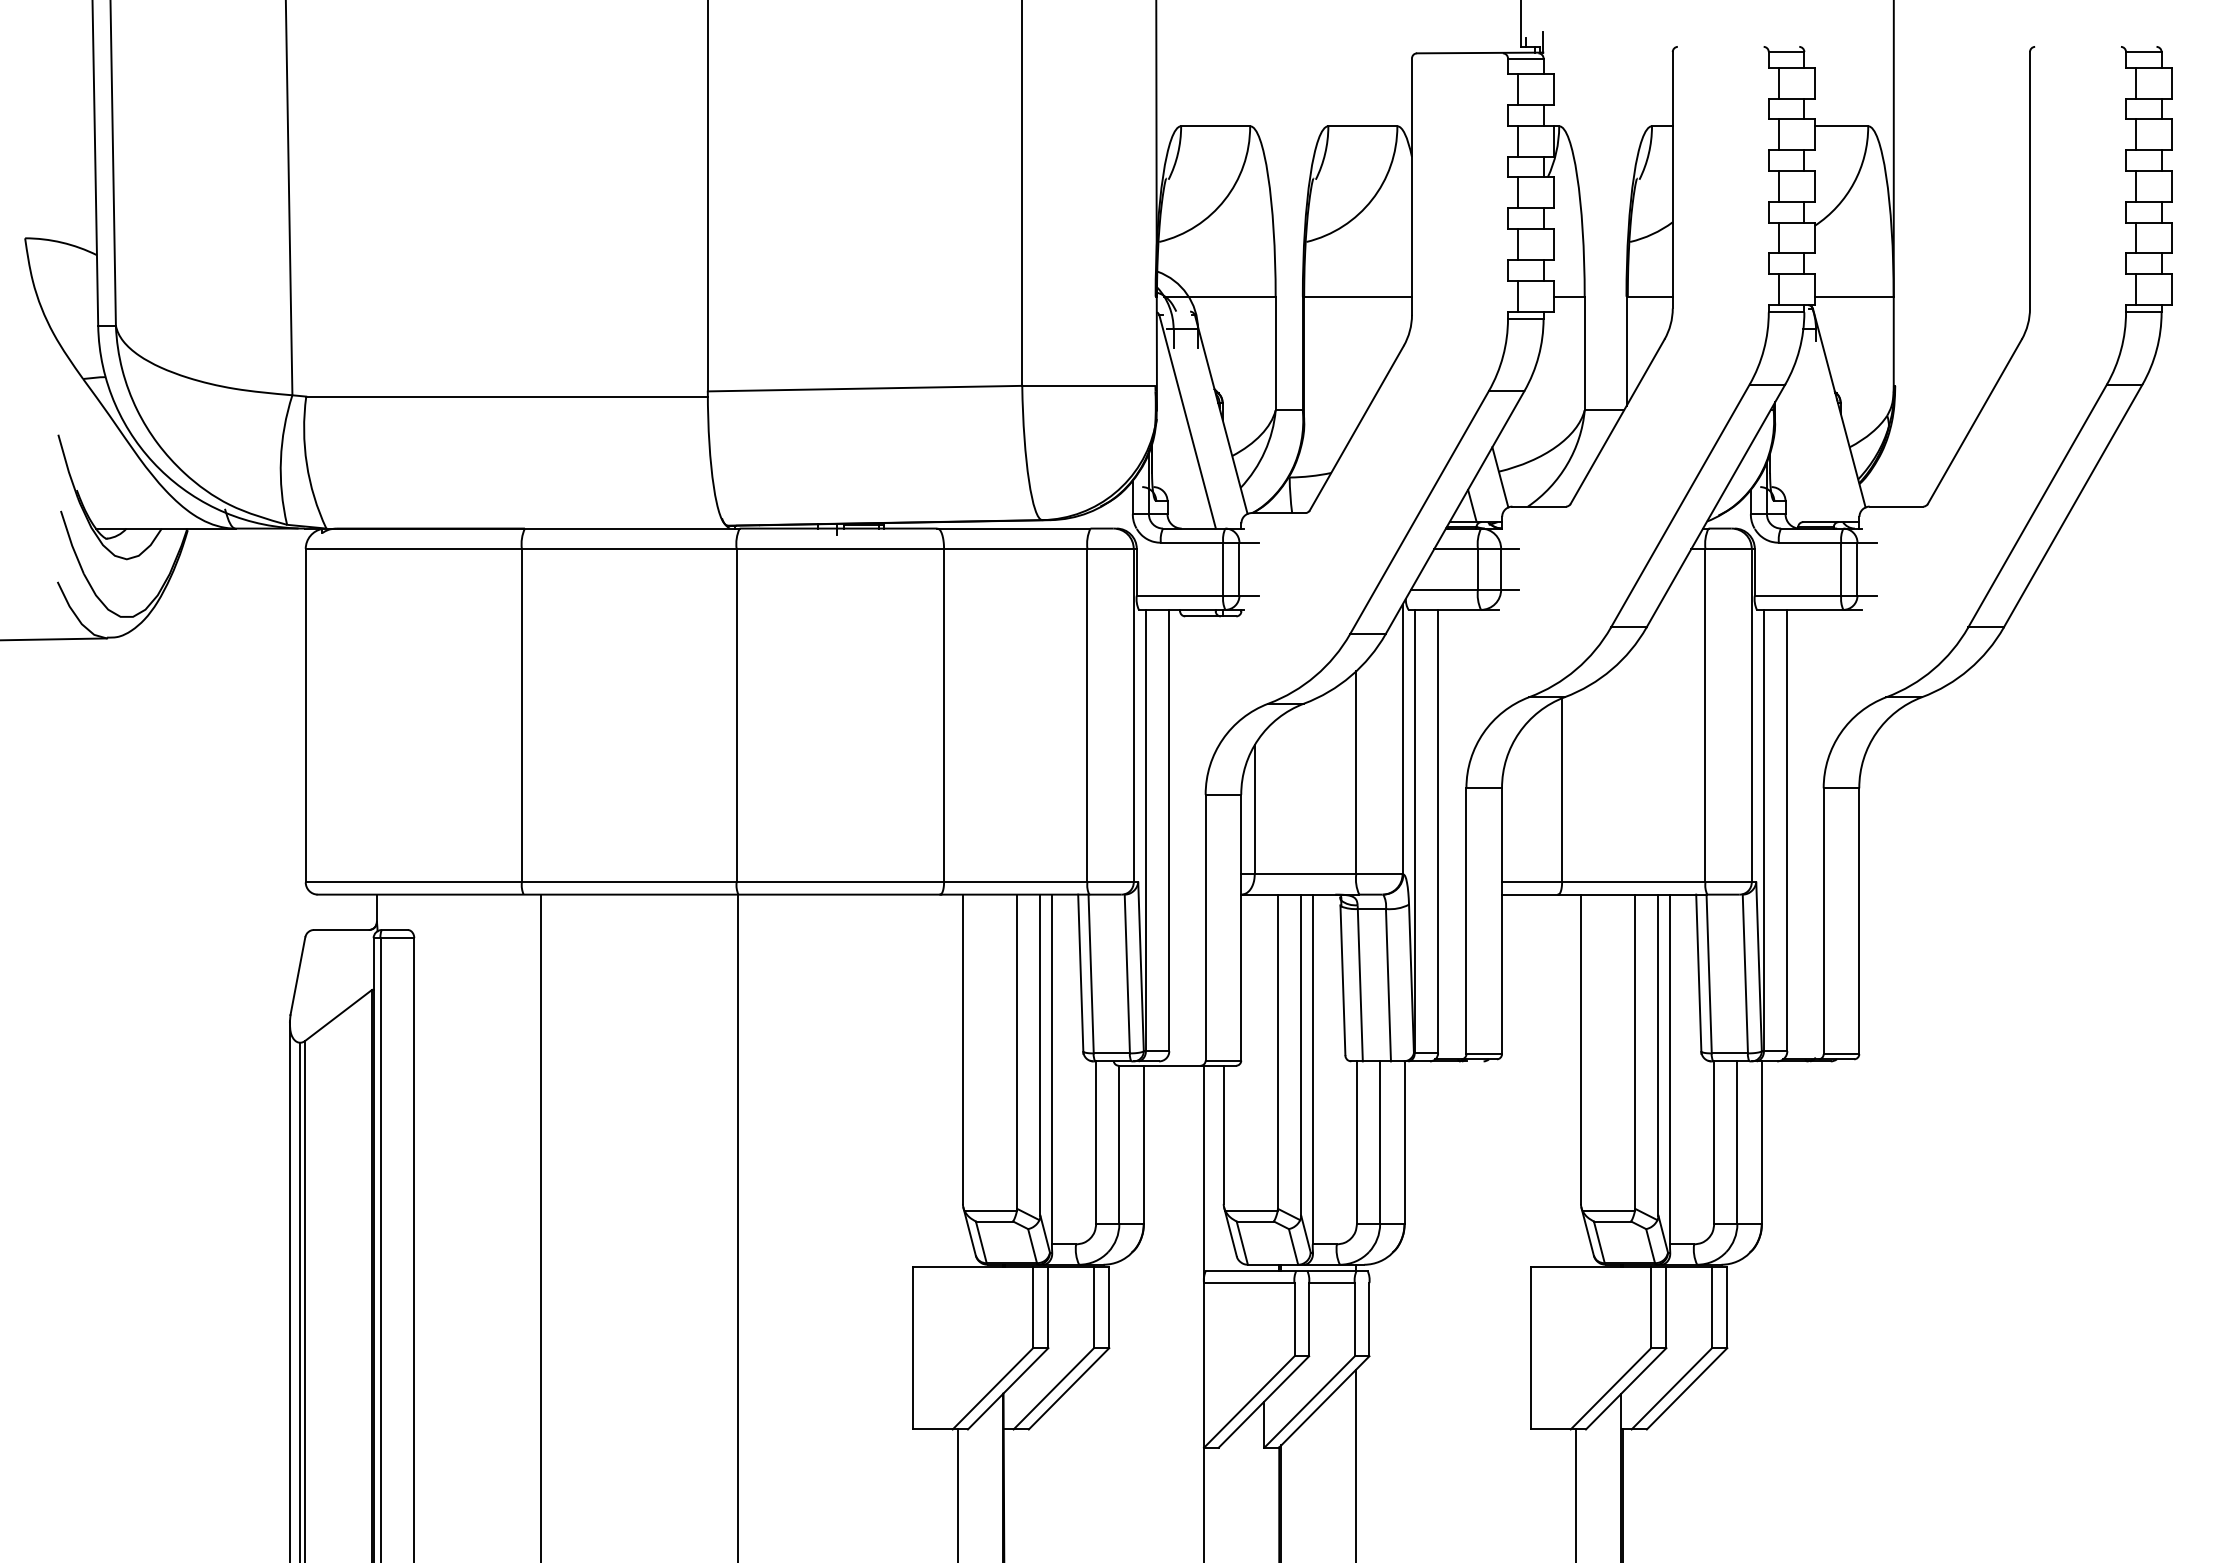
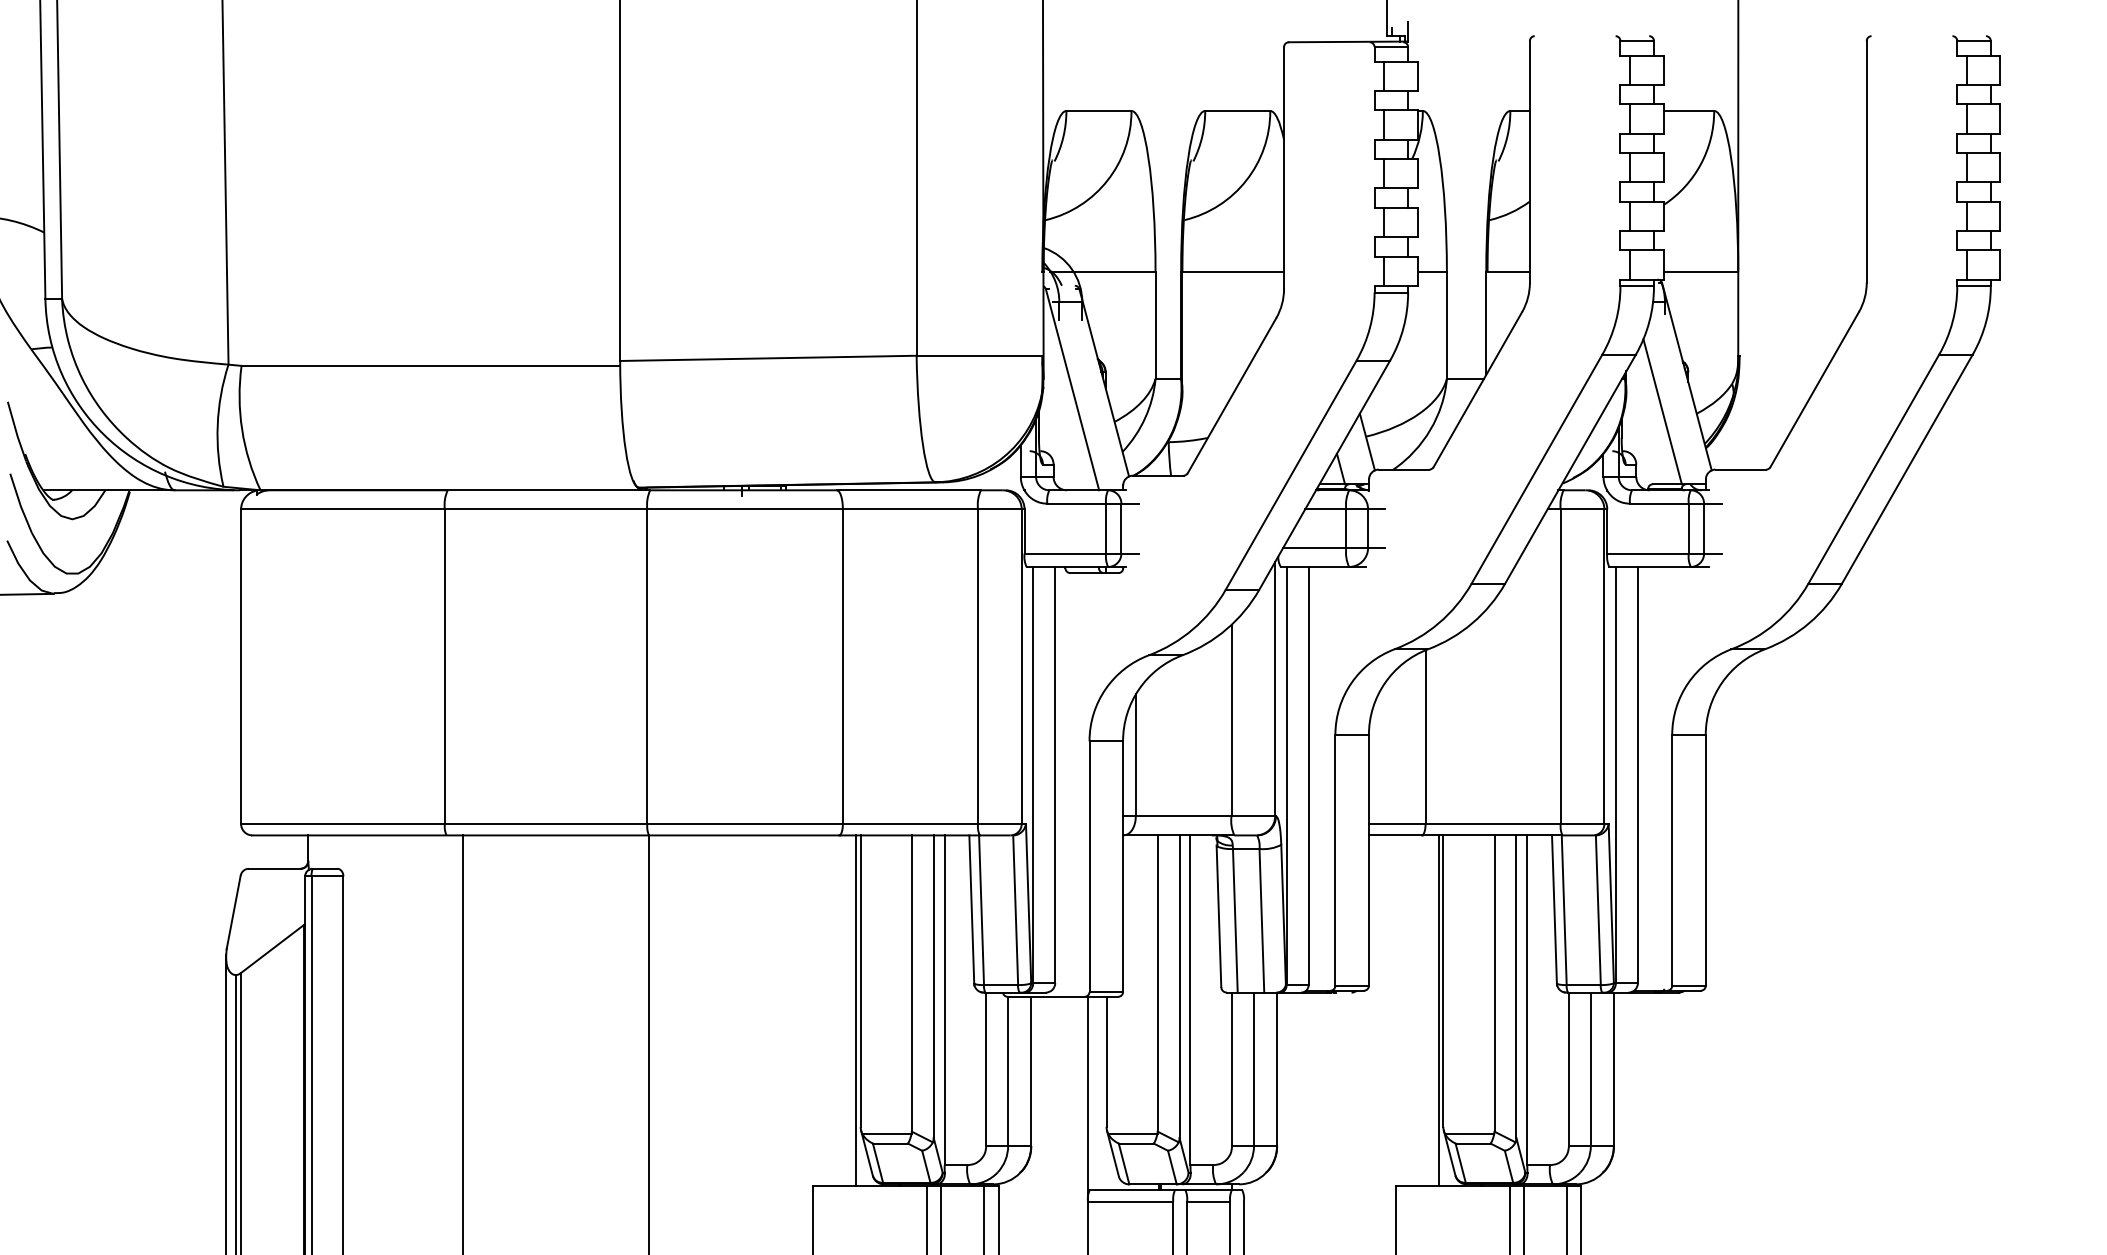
line: (1813, 445) -> (1662, 411), added
line: (958, 1080) -> (856, 1010), added
line: (1576, 1080) -> (1439, 1010), added

